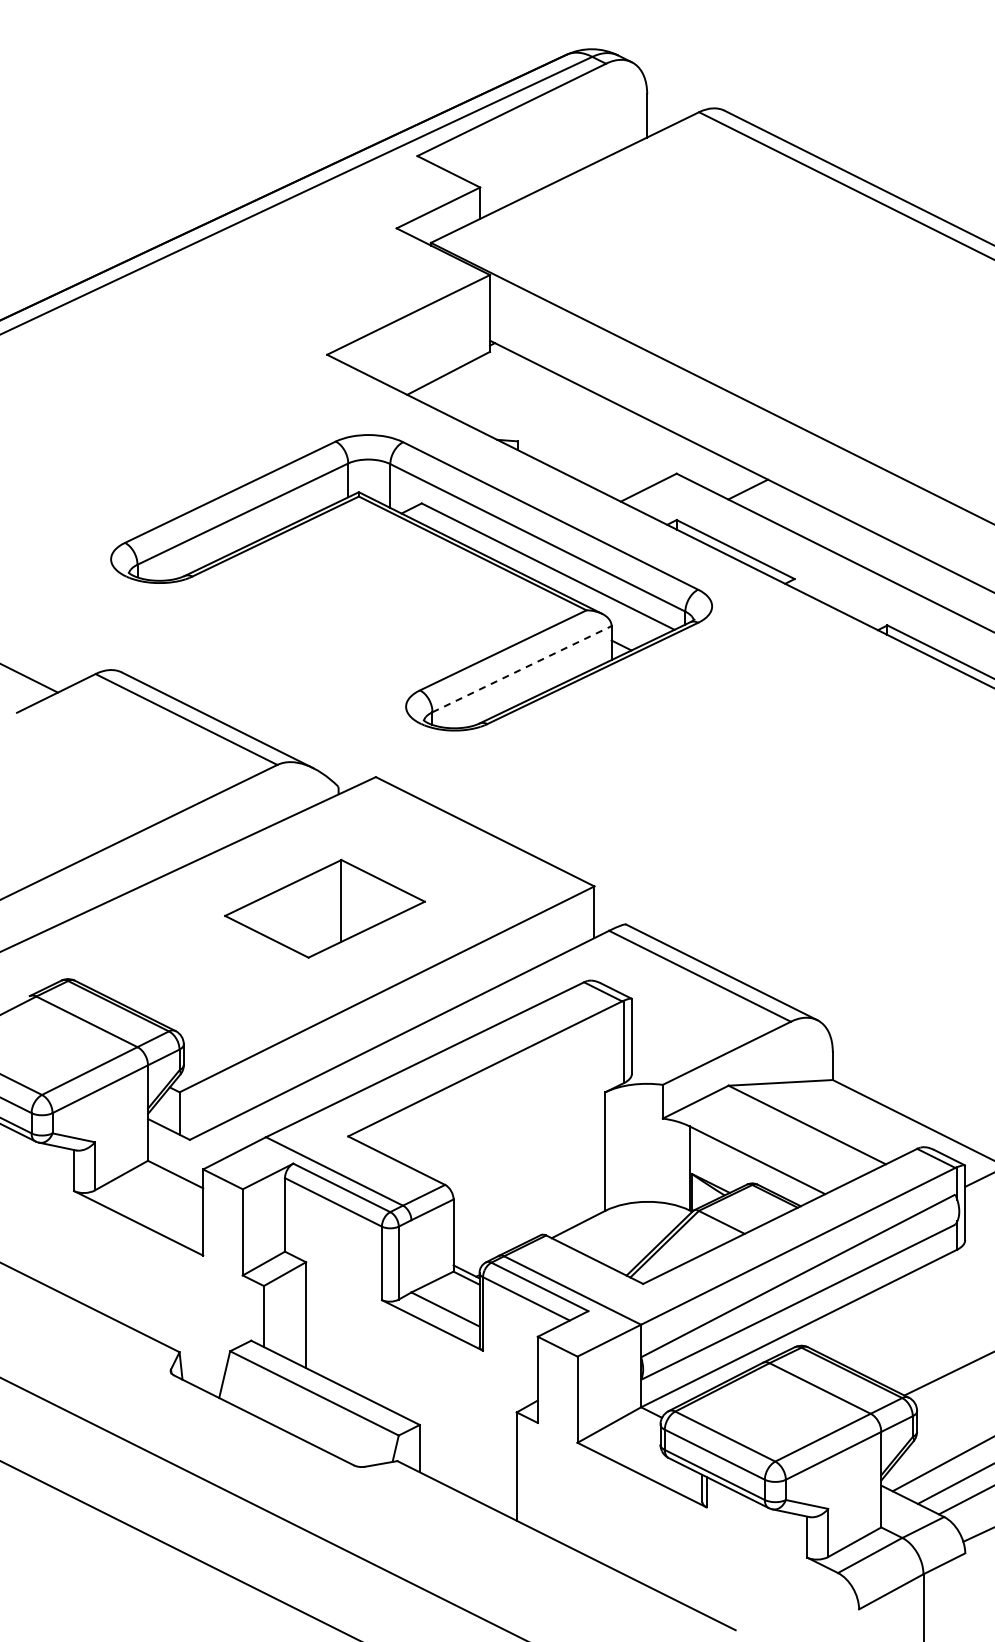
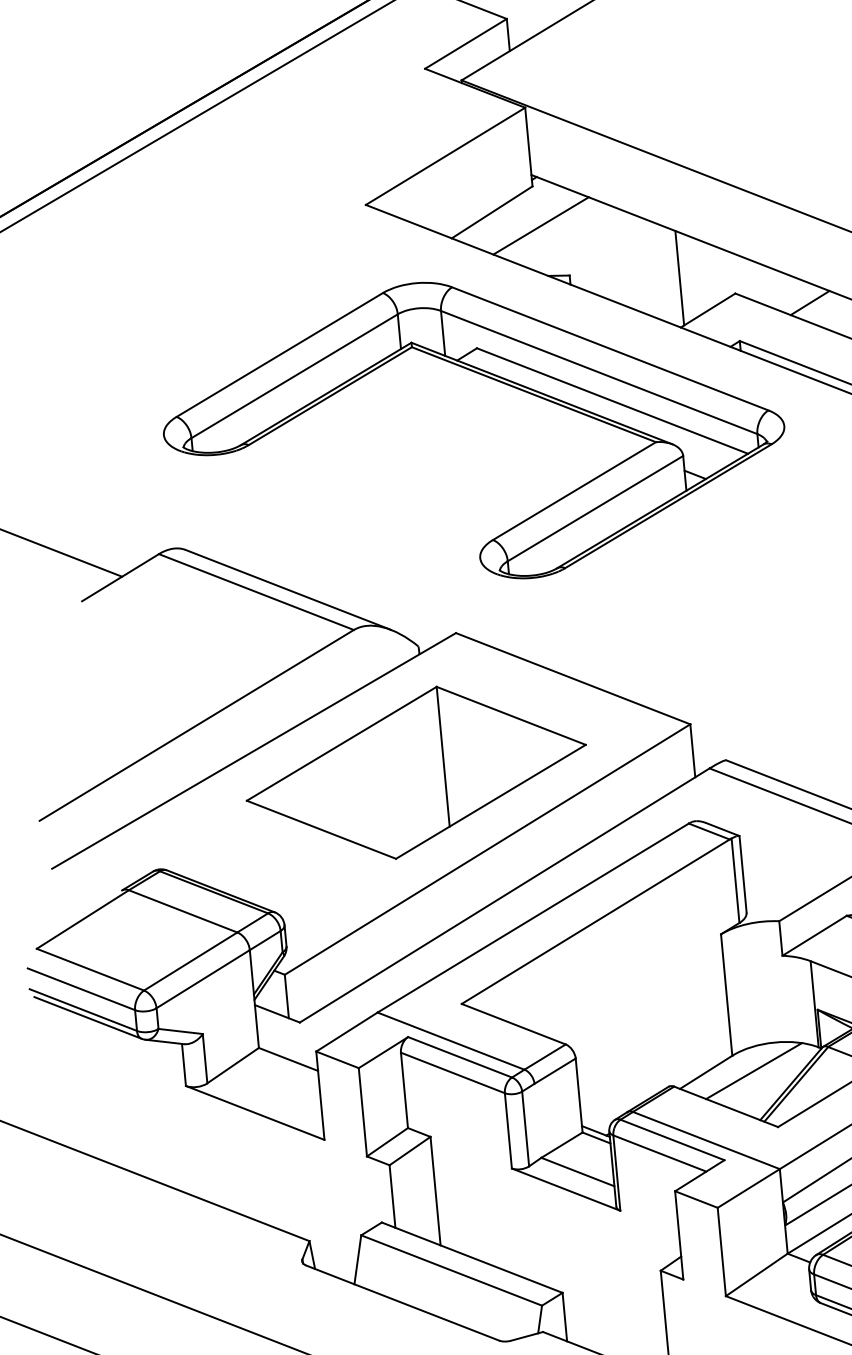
line: (494, 390) -> (540, 225), added
line: (624, 453) -> (679, 277), added
line: (522, 668) -> (595, 507), dashed -> solid
part: (324, 908) -> (415, 772), size x1.67
line: (624, 1227) -> (753, 1071), added

